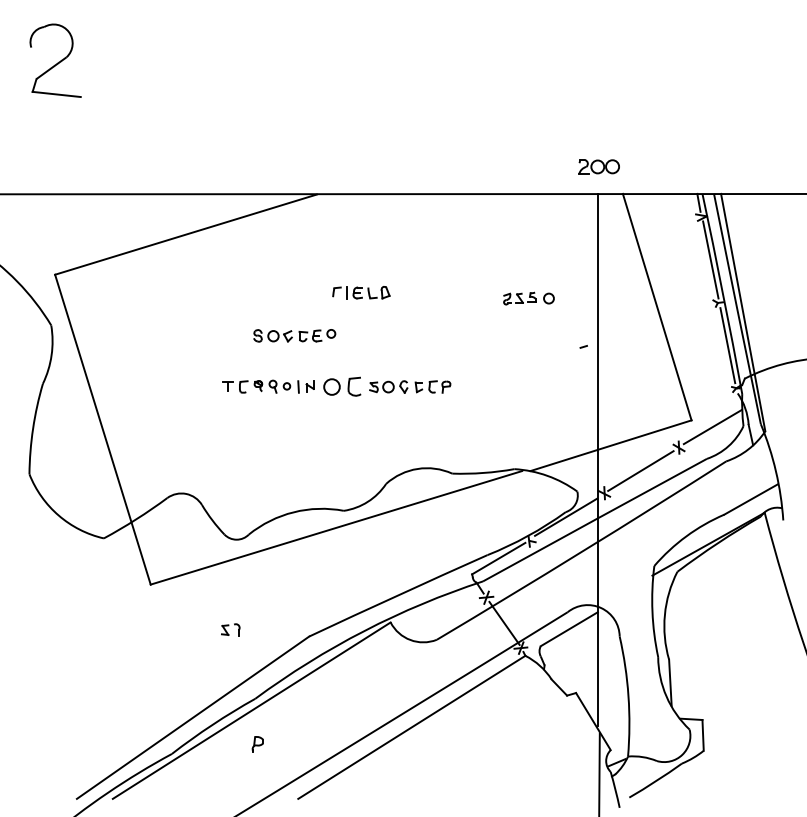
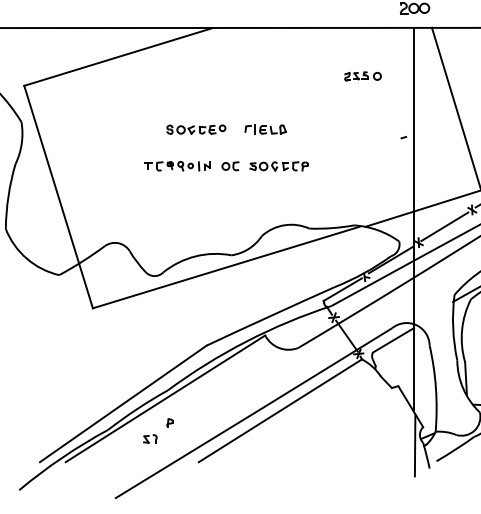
part: (361, 292) -> (265, 129), moved
part: (528, 298) -> (362, 76), moved
part: (342, 386) -> (230, 166), size x0.62
part: (230, 629) -> (150, 438), moved
part: (257, 744) -> (169, 423), size x0.71

